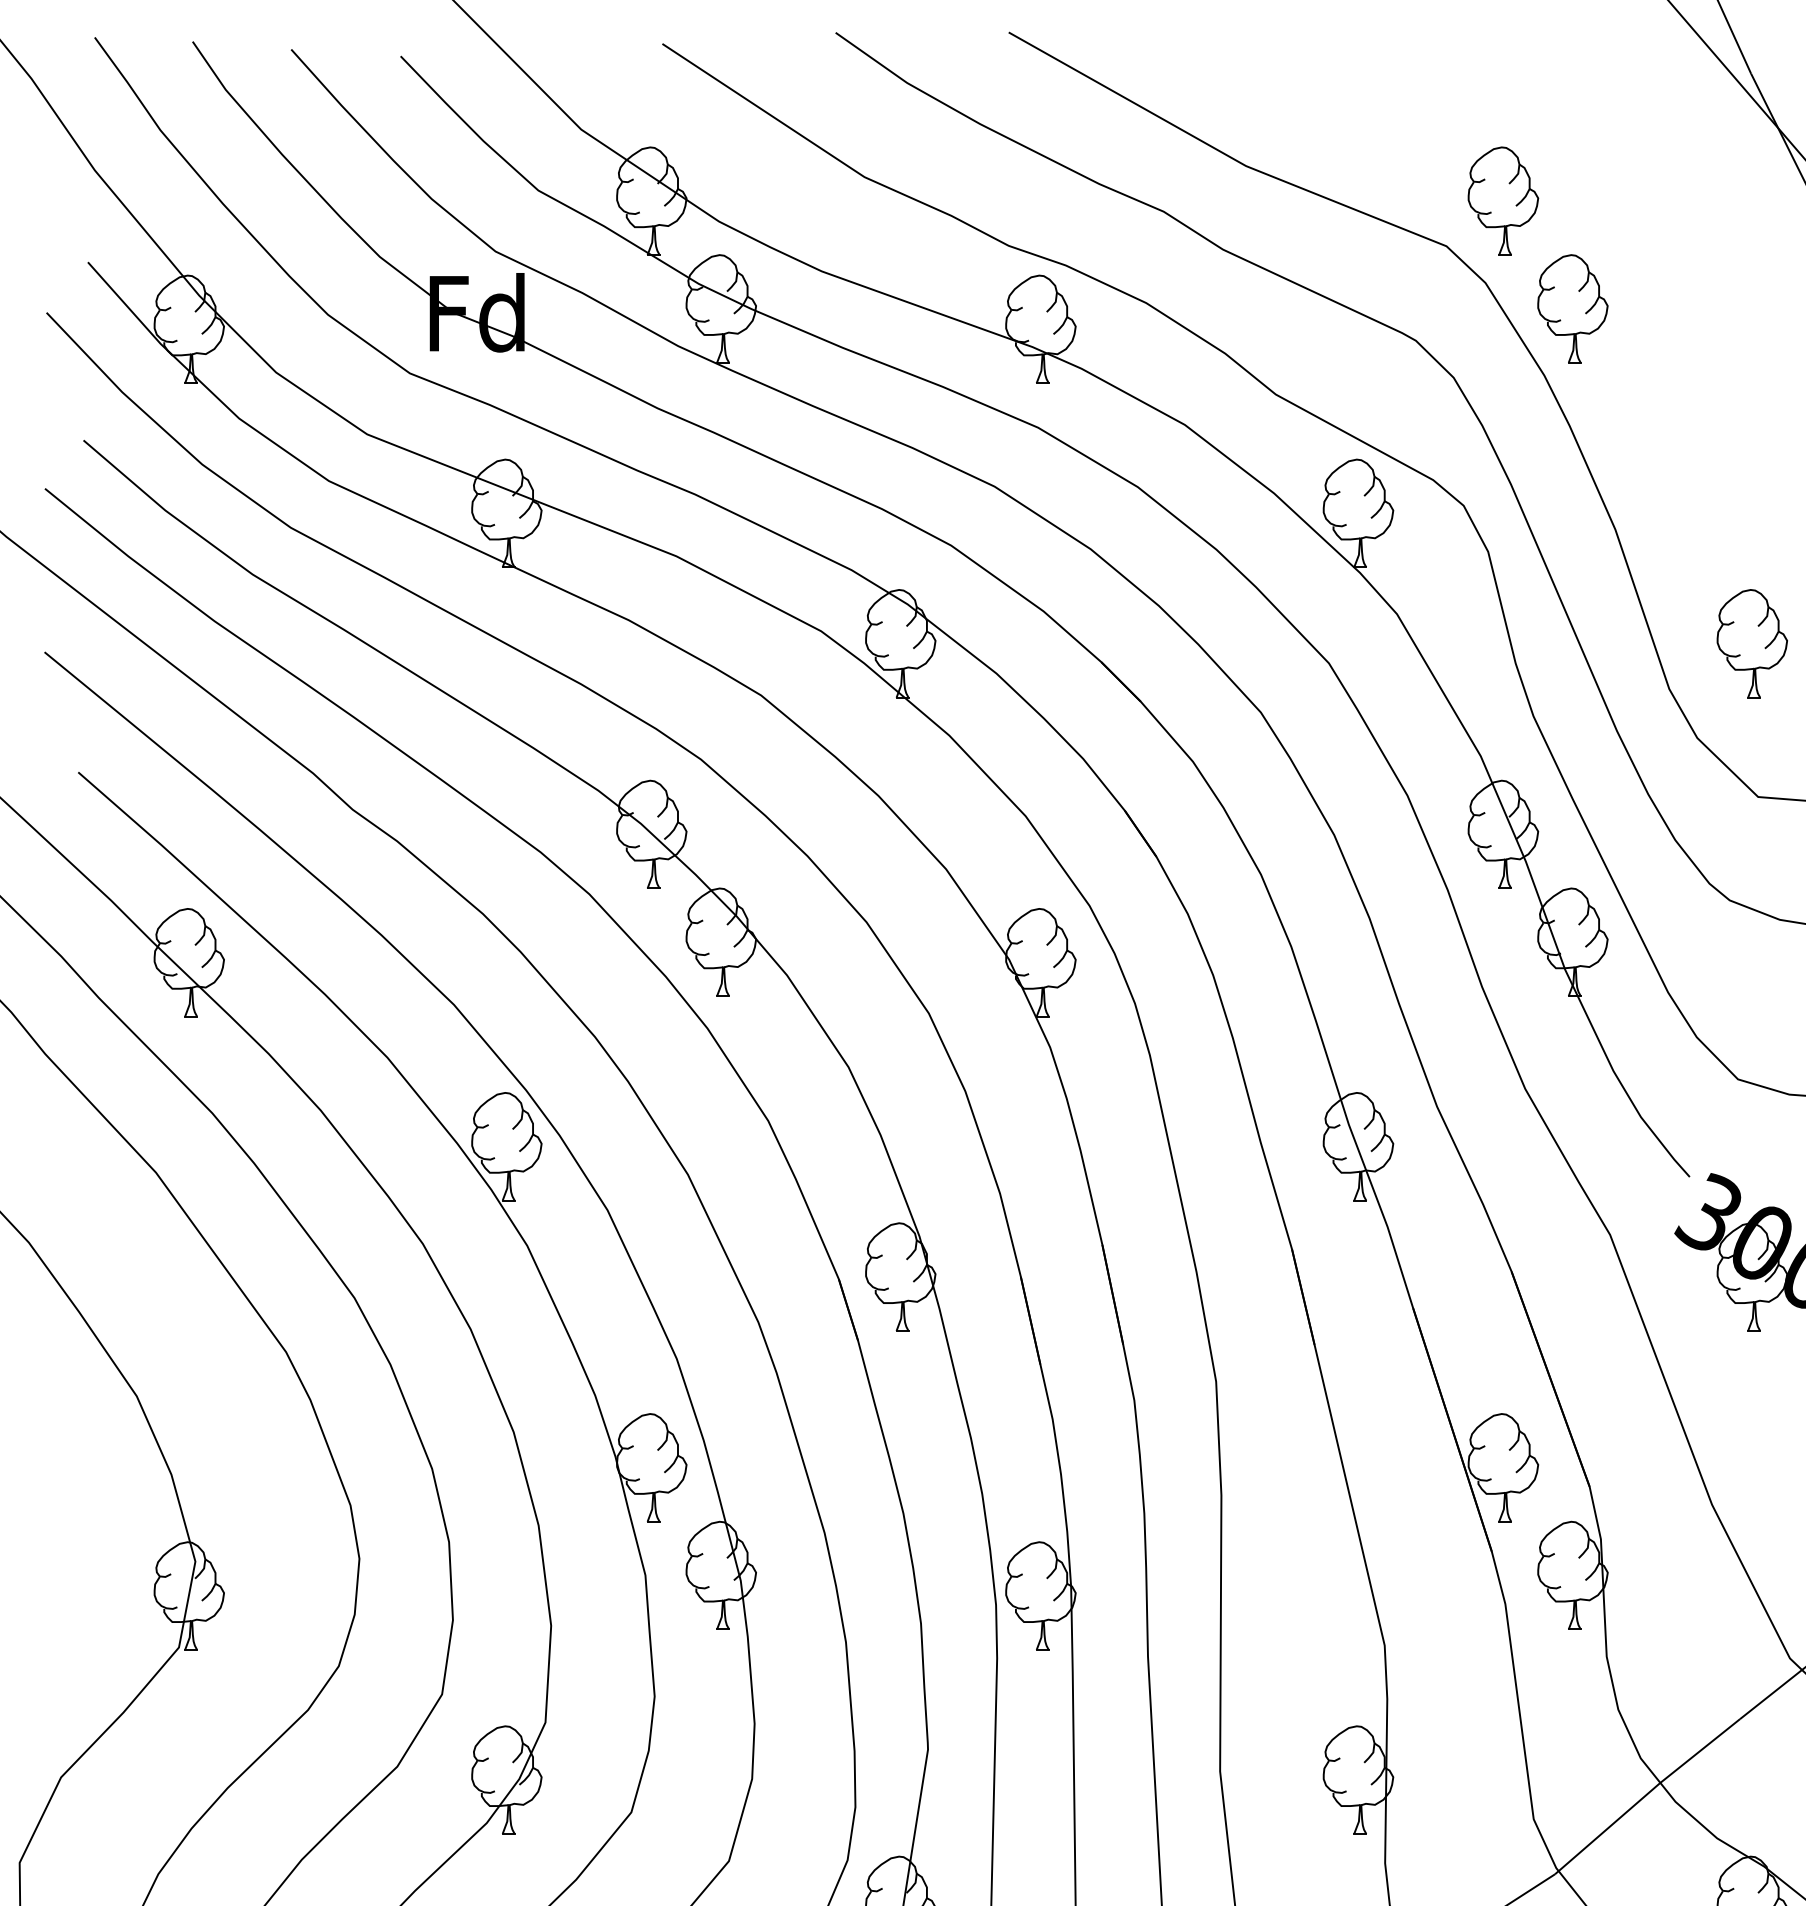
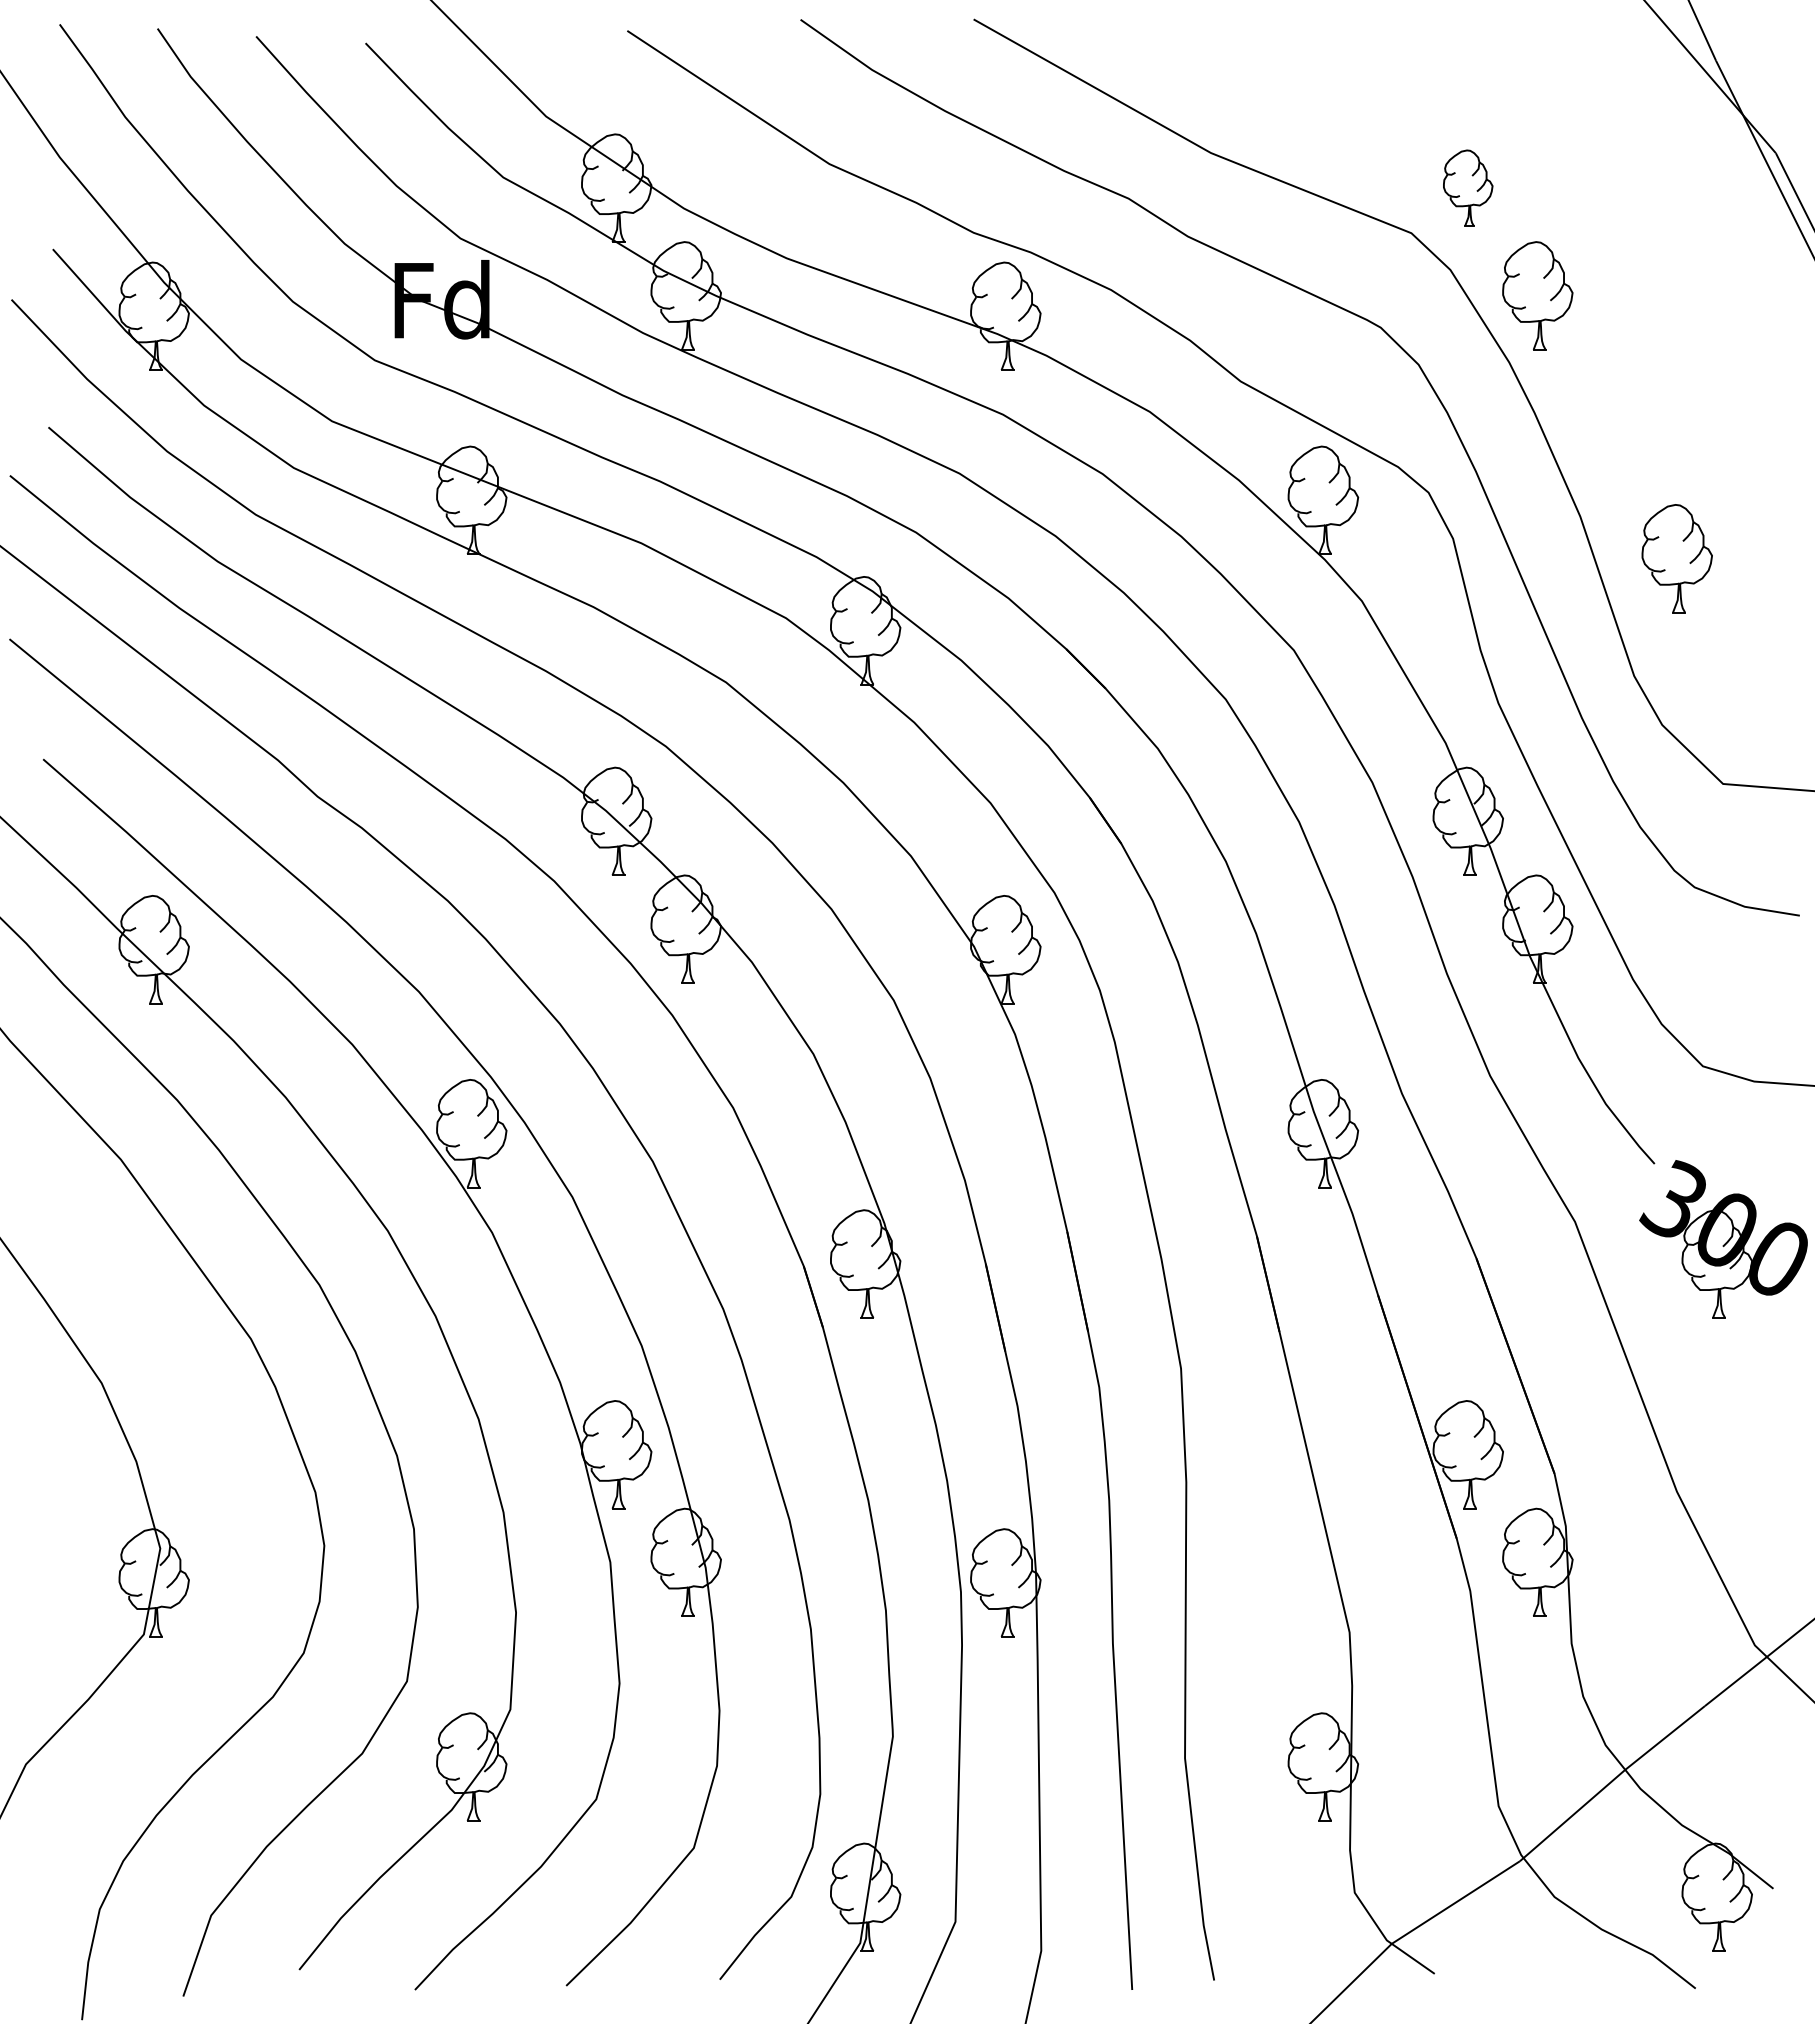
part: (1502, 200) -> (1467, 187), size x0.7
part: (1751, 643) -> (1676, 558), moved

